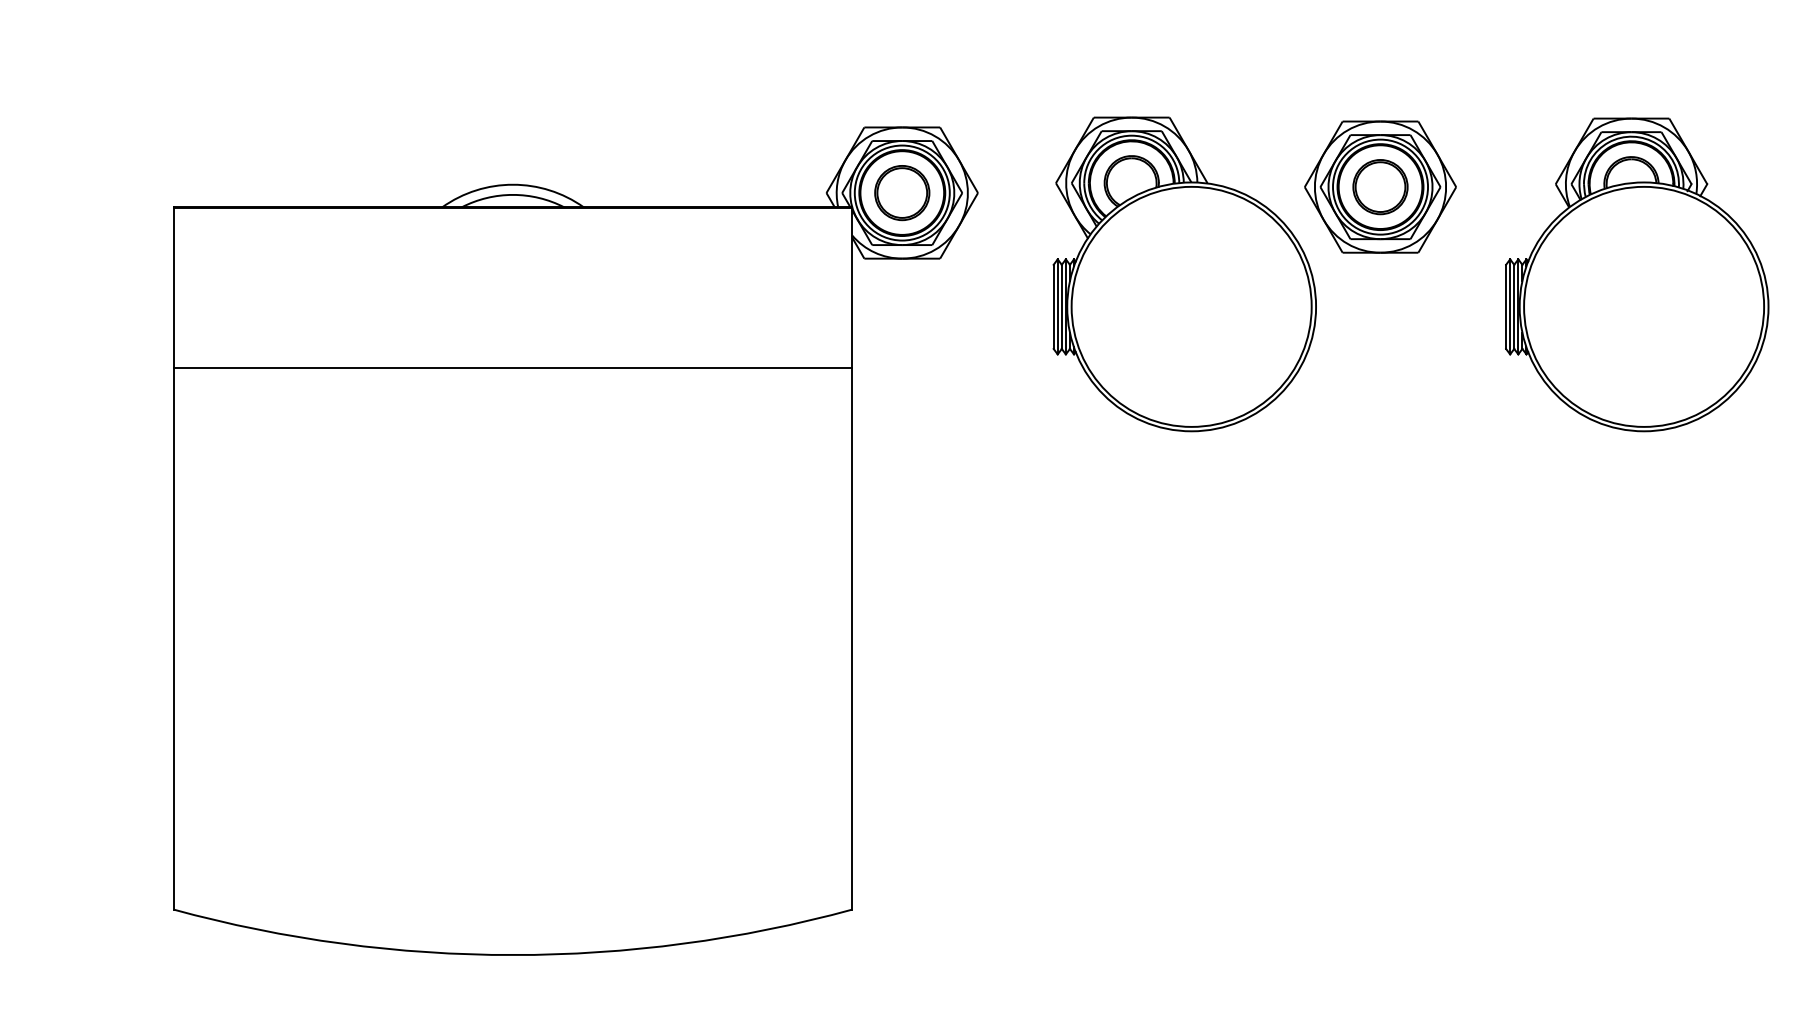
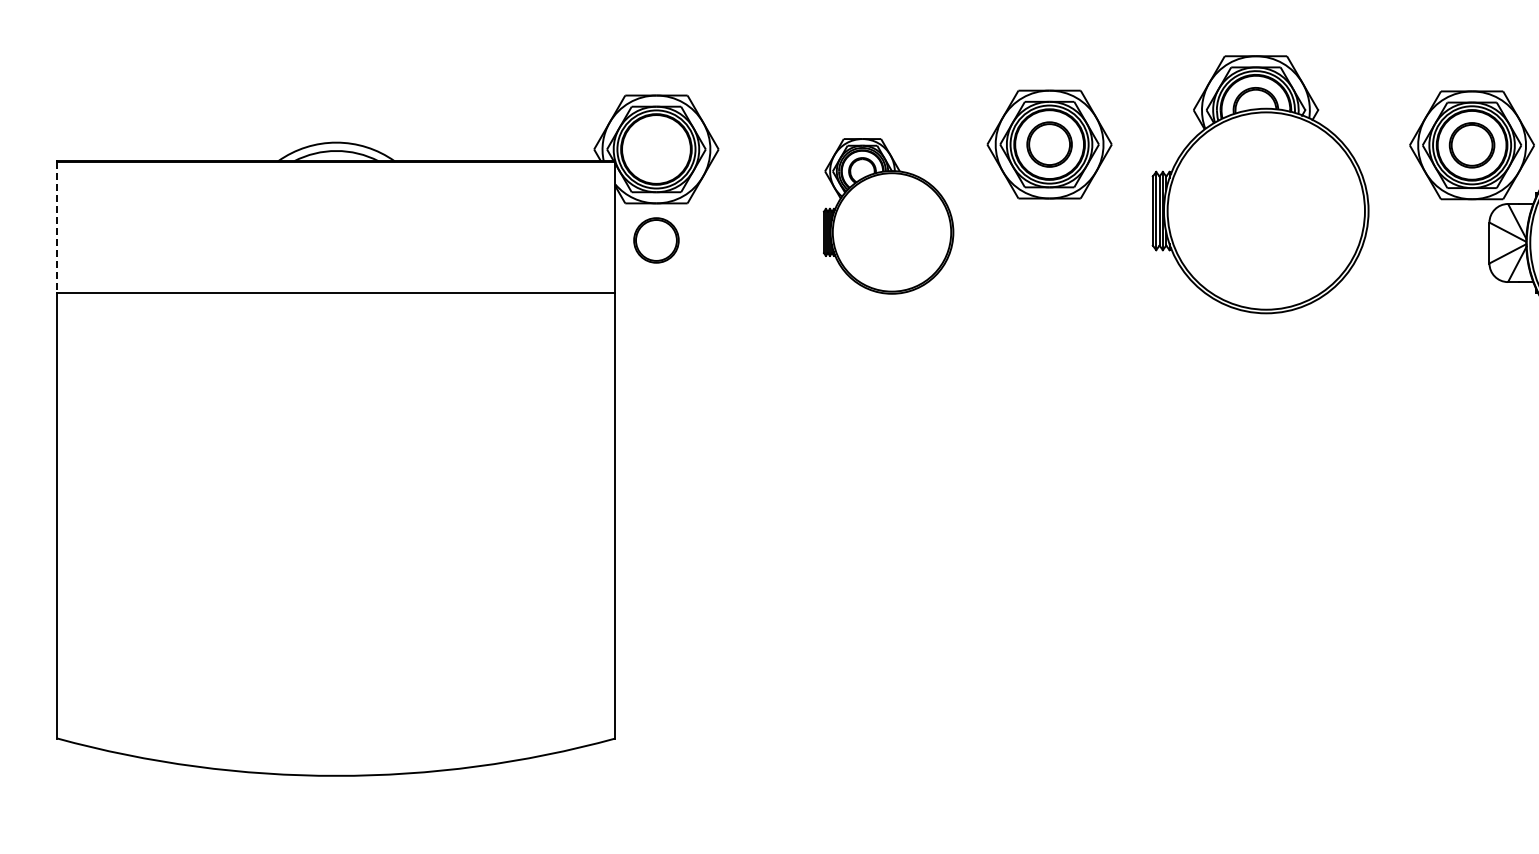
circle: (902, 193) -> (656, 240), moved
part: (1184, 274) -> (888, 216), size x0.6
part: (1637, 274) -> (1260, 184), moved
line: (173, 287) -> (57, 227), solid -> dashed

